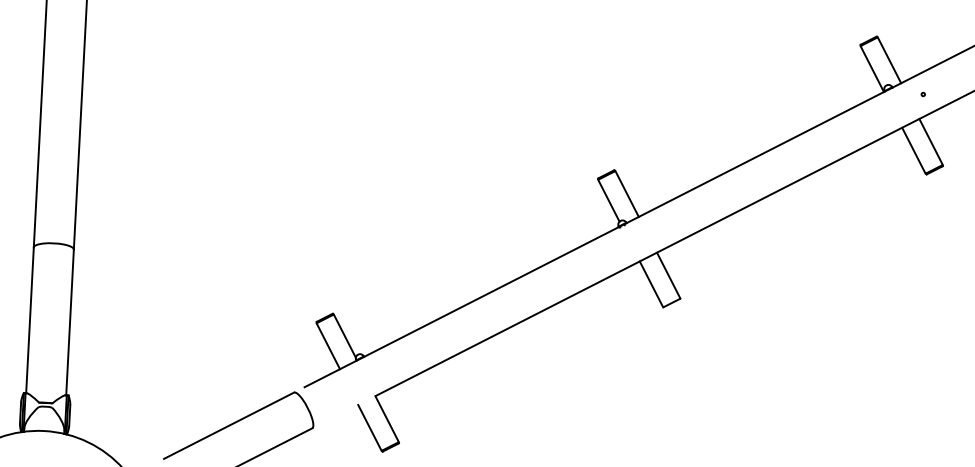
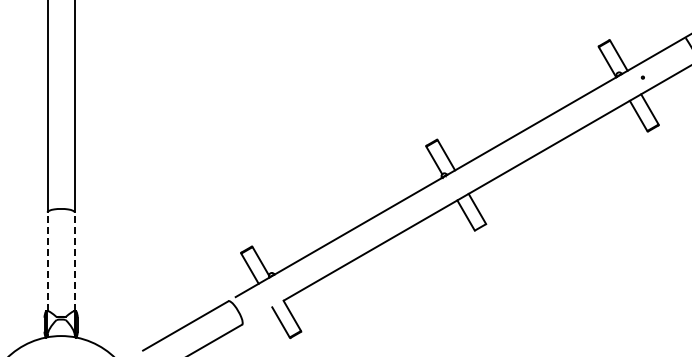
line: (29, 319) -> (47, 261), solid -> dashed
line: (69, 322) -> (74, 261), solid -> dashed

